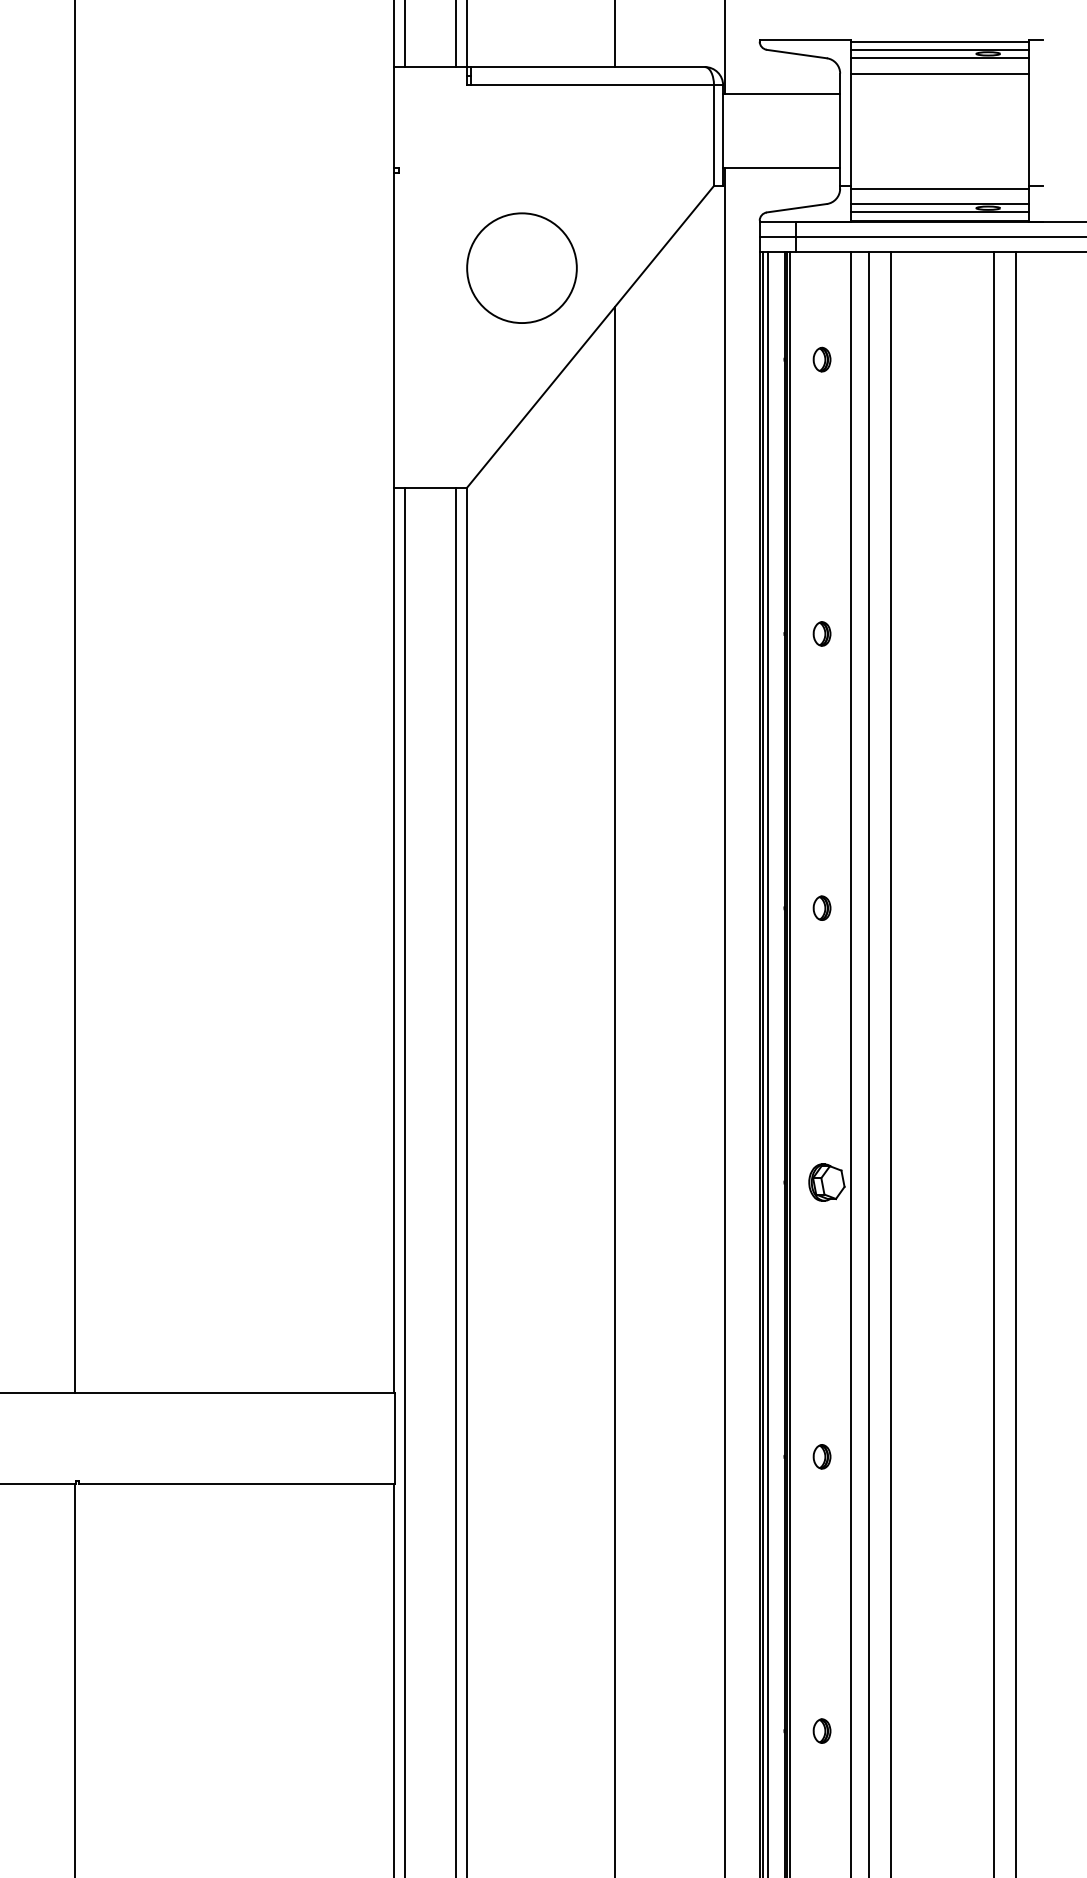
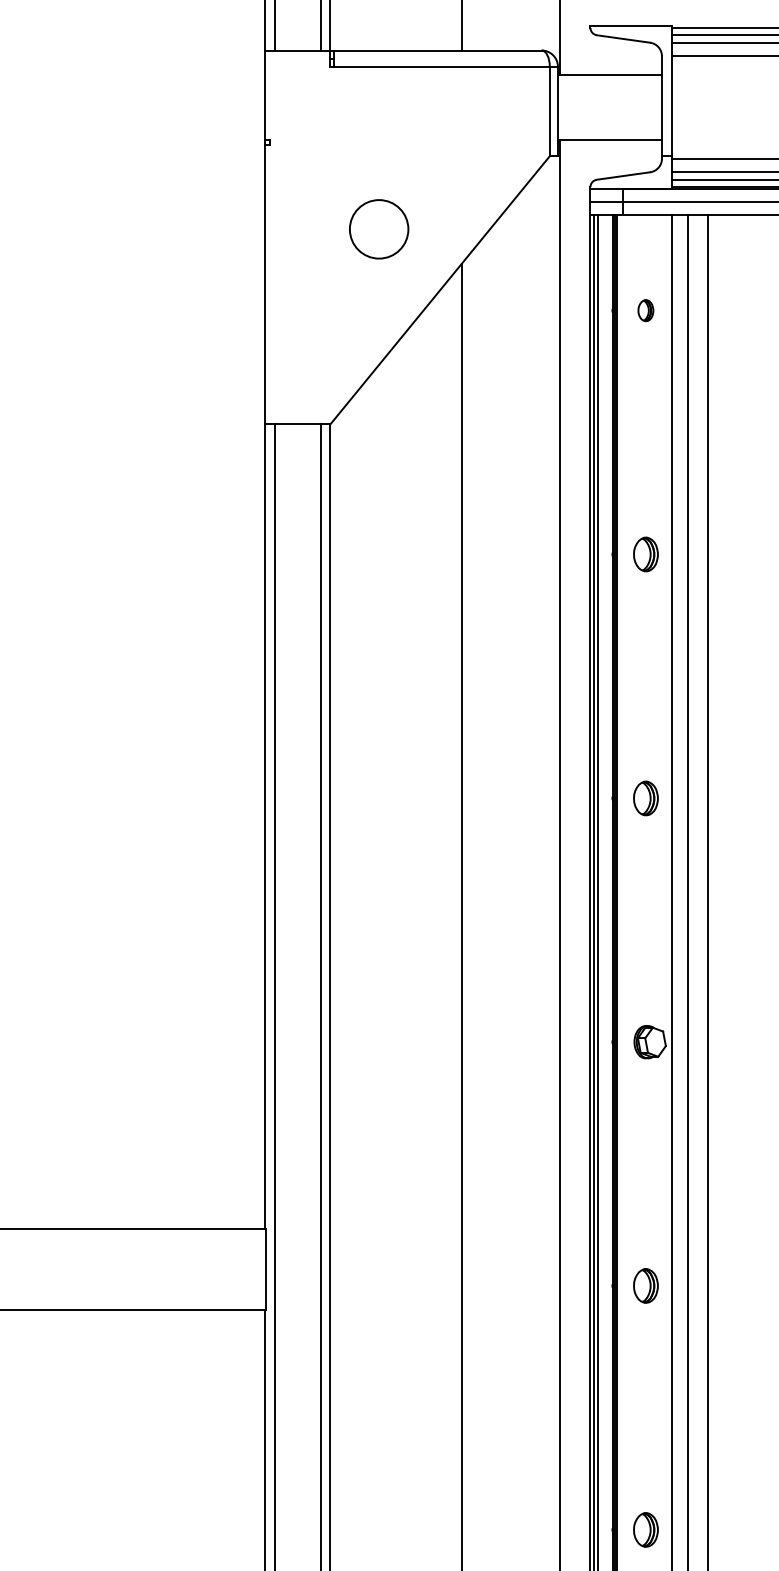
circle: (521, 268) -> (378, 229), size x0.6
part: (821, 633) -> (645, 554), size x1.6
part: (821, 907) -> (645, 797), size x1.6
part: (821, 1456) -> (645, 1285), size x1.6
part: (821, 1730) -> (645, 1529), size x1.6

